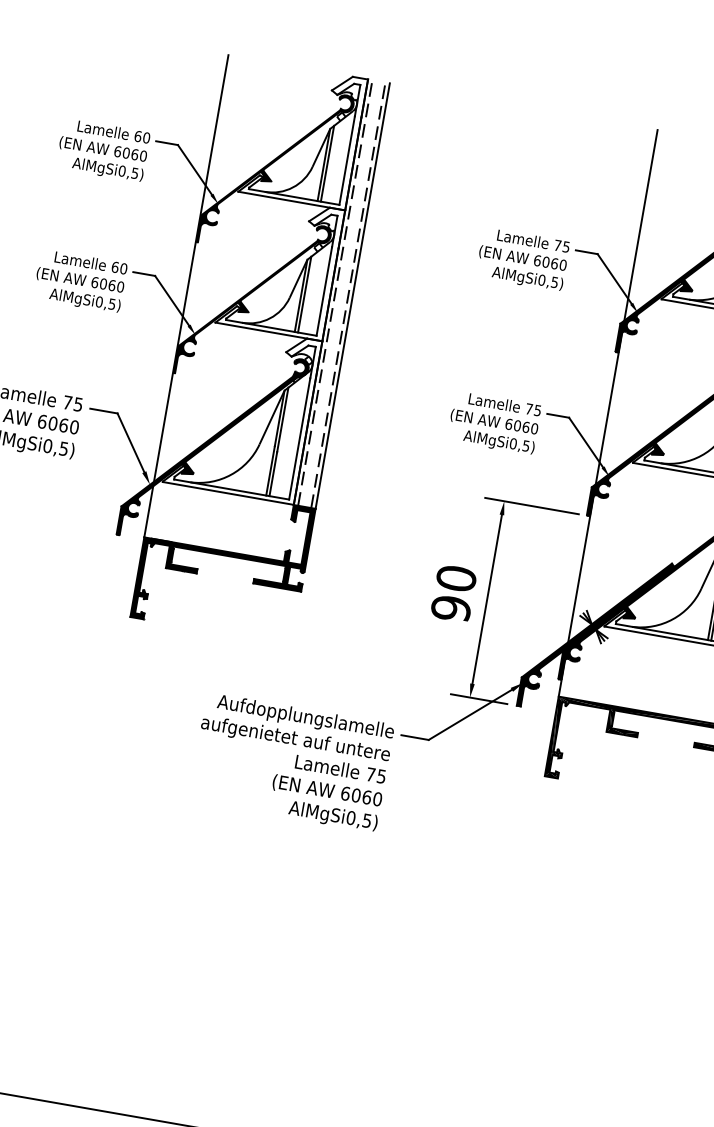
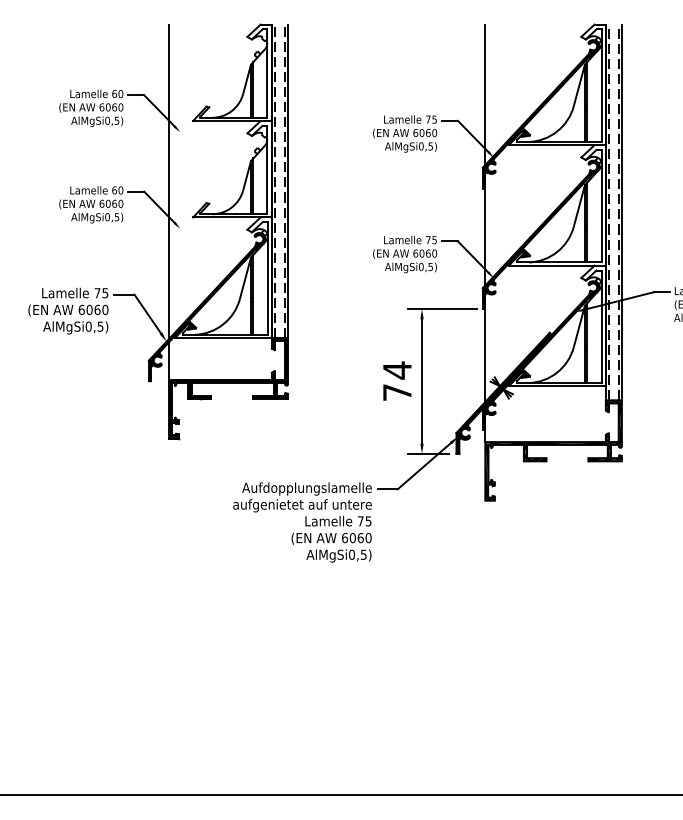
fill: (276, 169) -> (217, 100), removed
fill: (253, 299) -> (217, 196), removed
text: (452, 593) -> (396, 381), 90 -> 74

